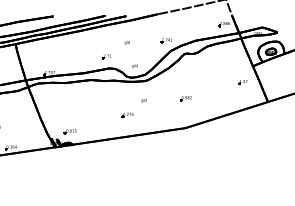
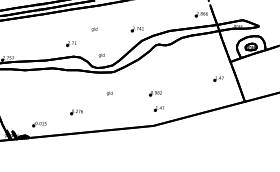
part: (189, 112) -> (158, 109), added
part: (127, 114) -> (76, 111), moved
part: (69, 131) -> (38, 123), moved

